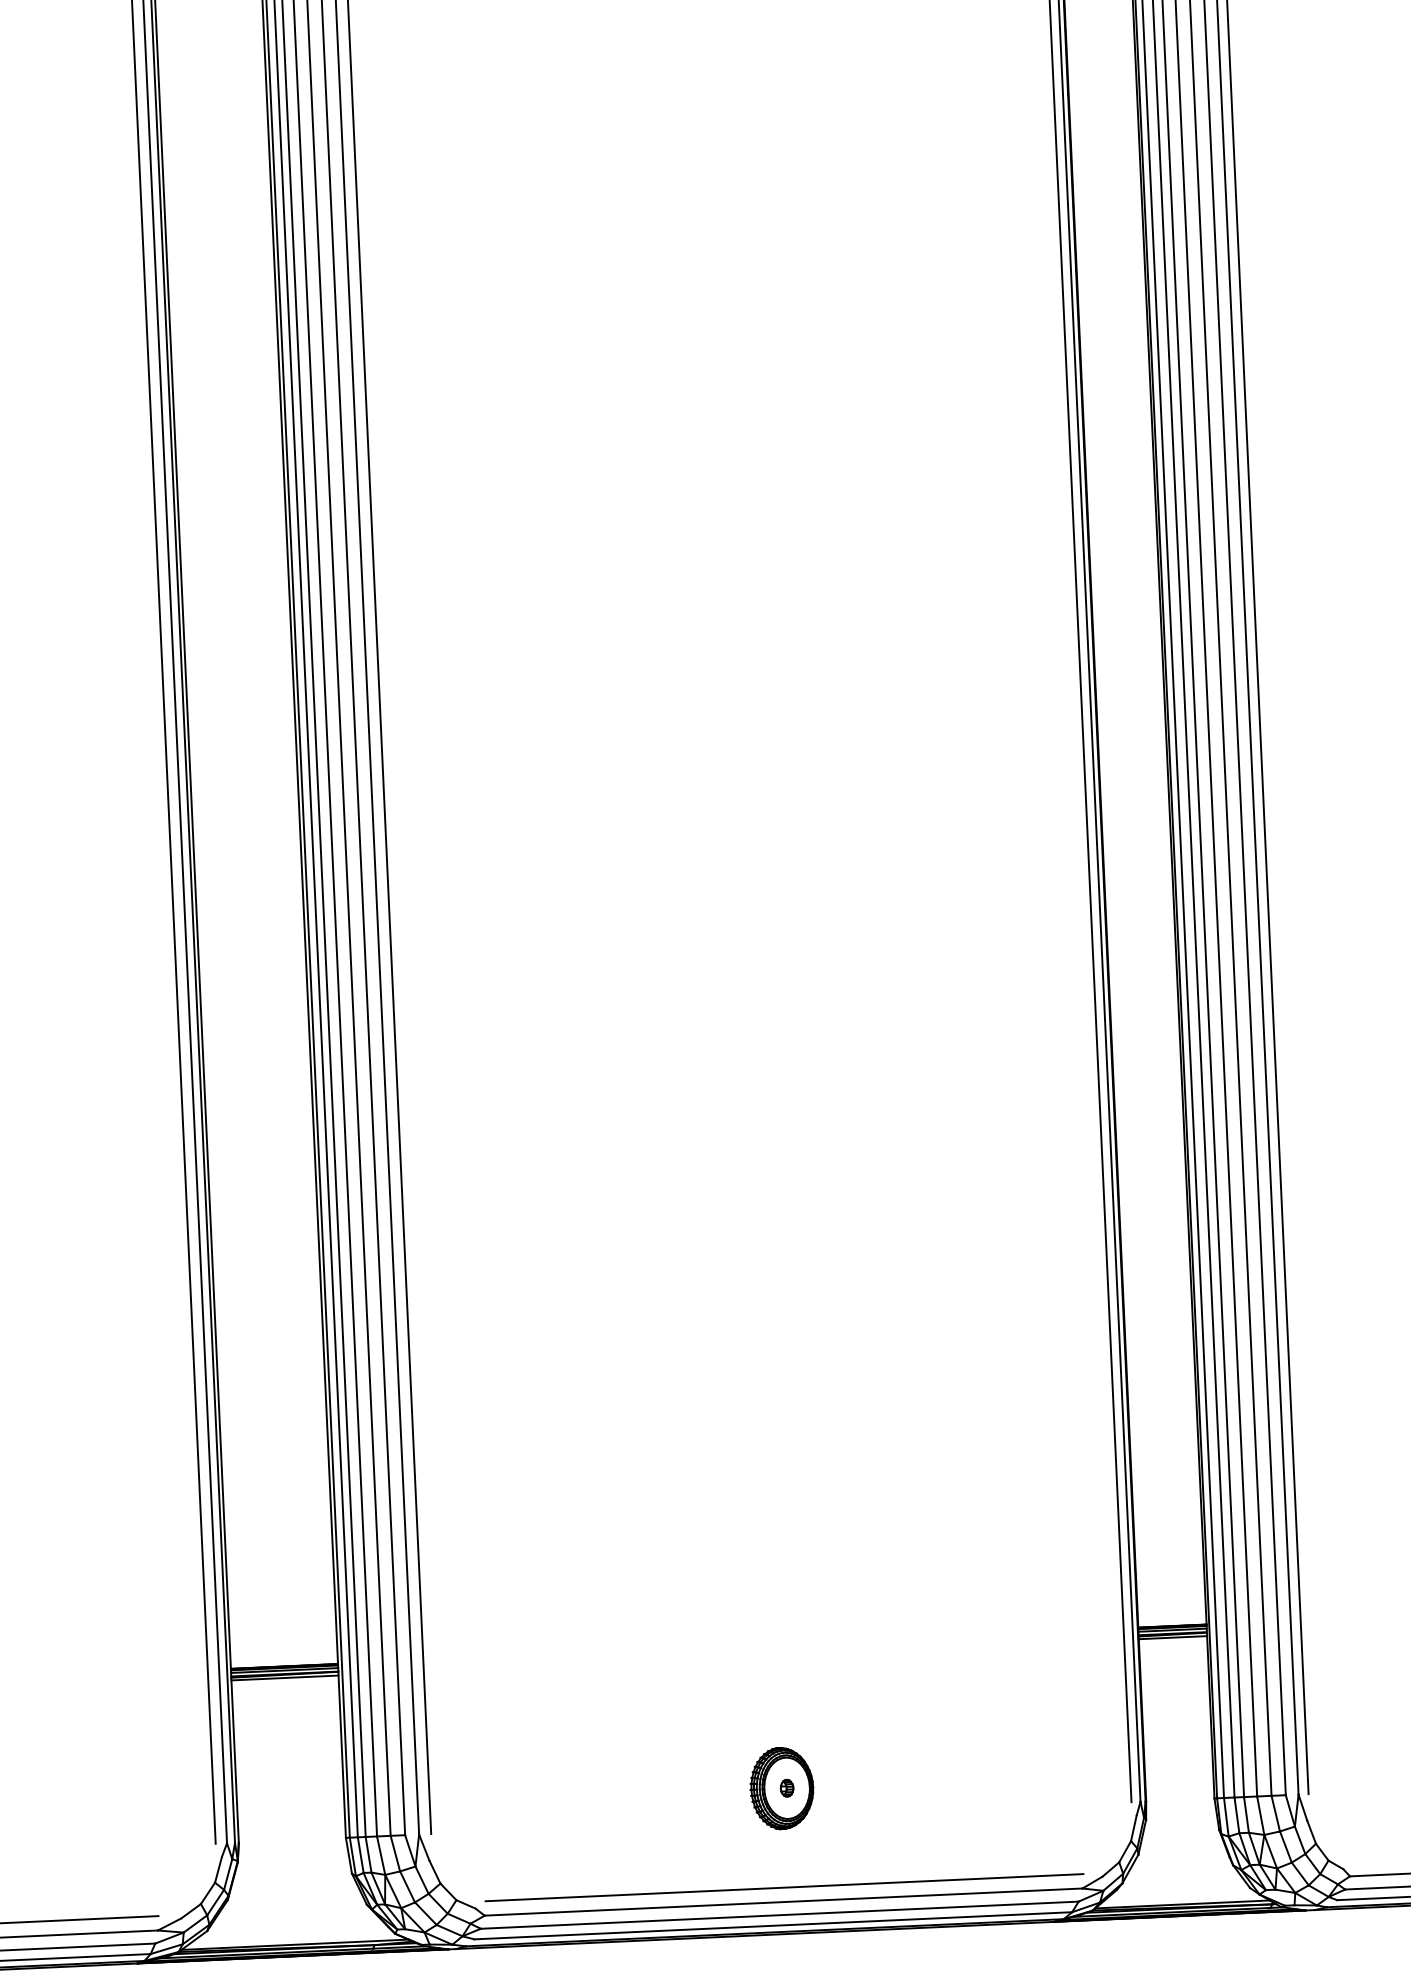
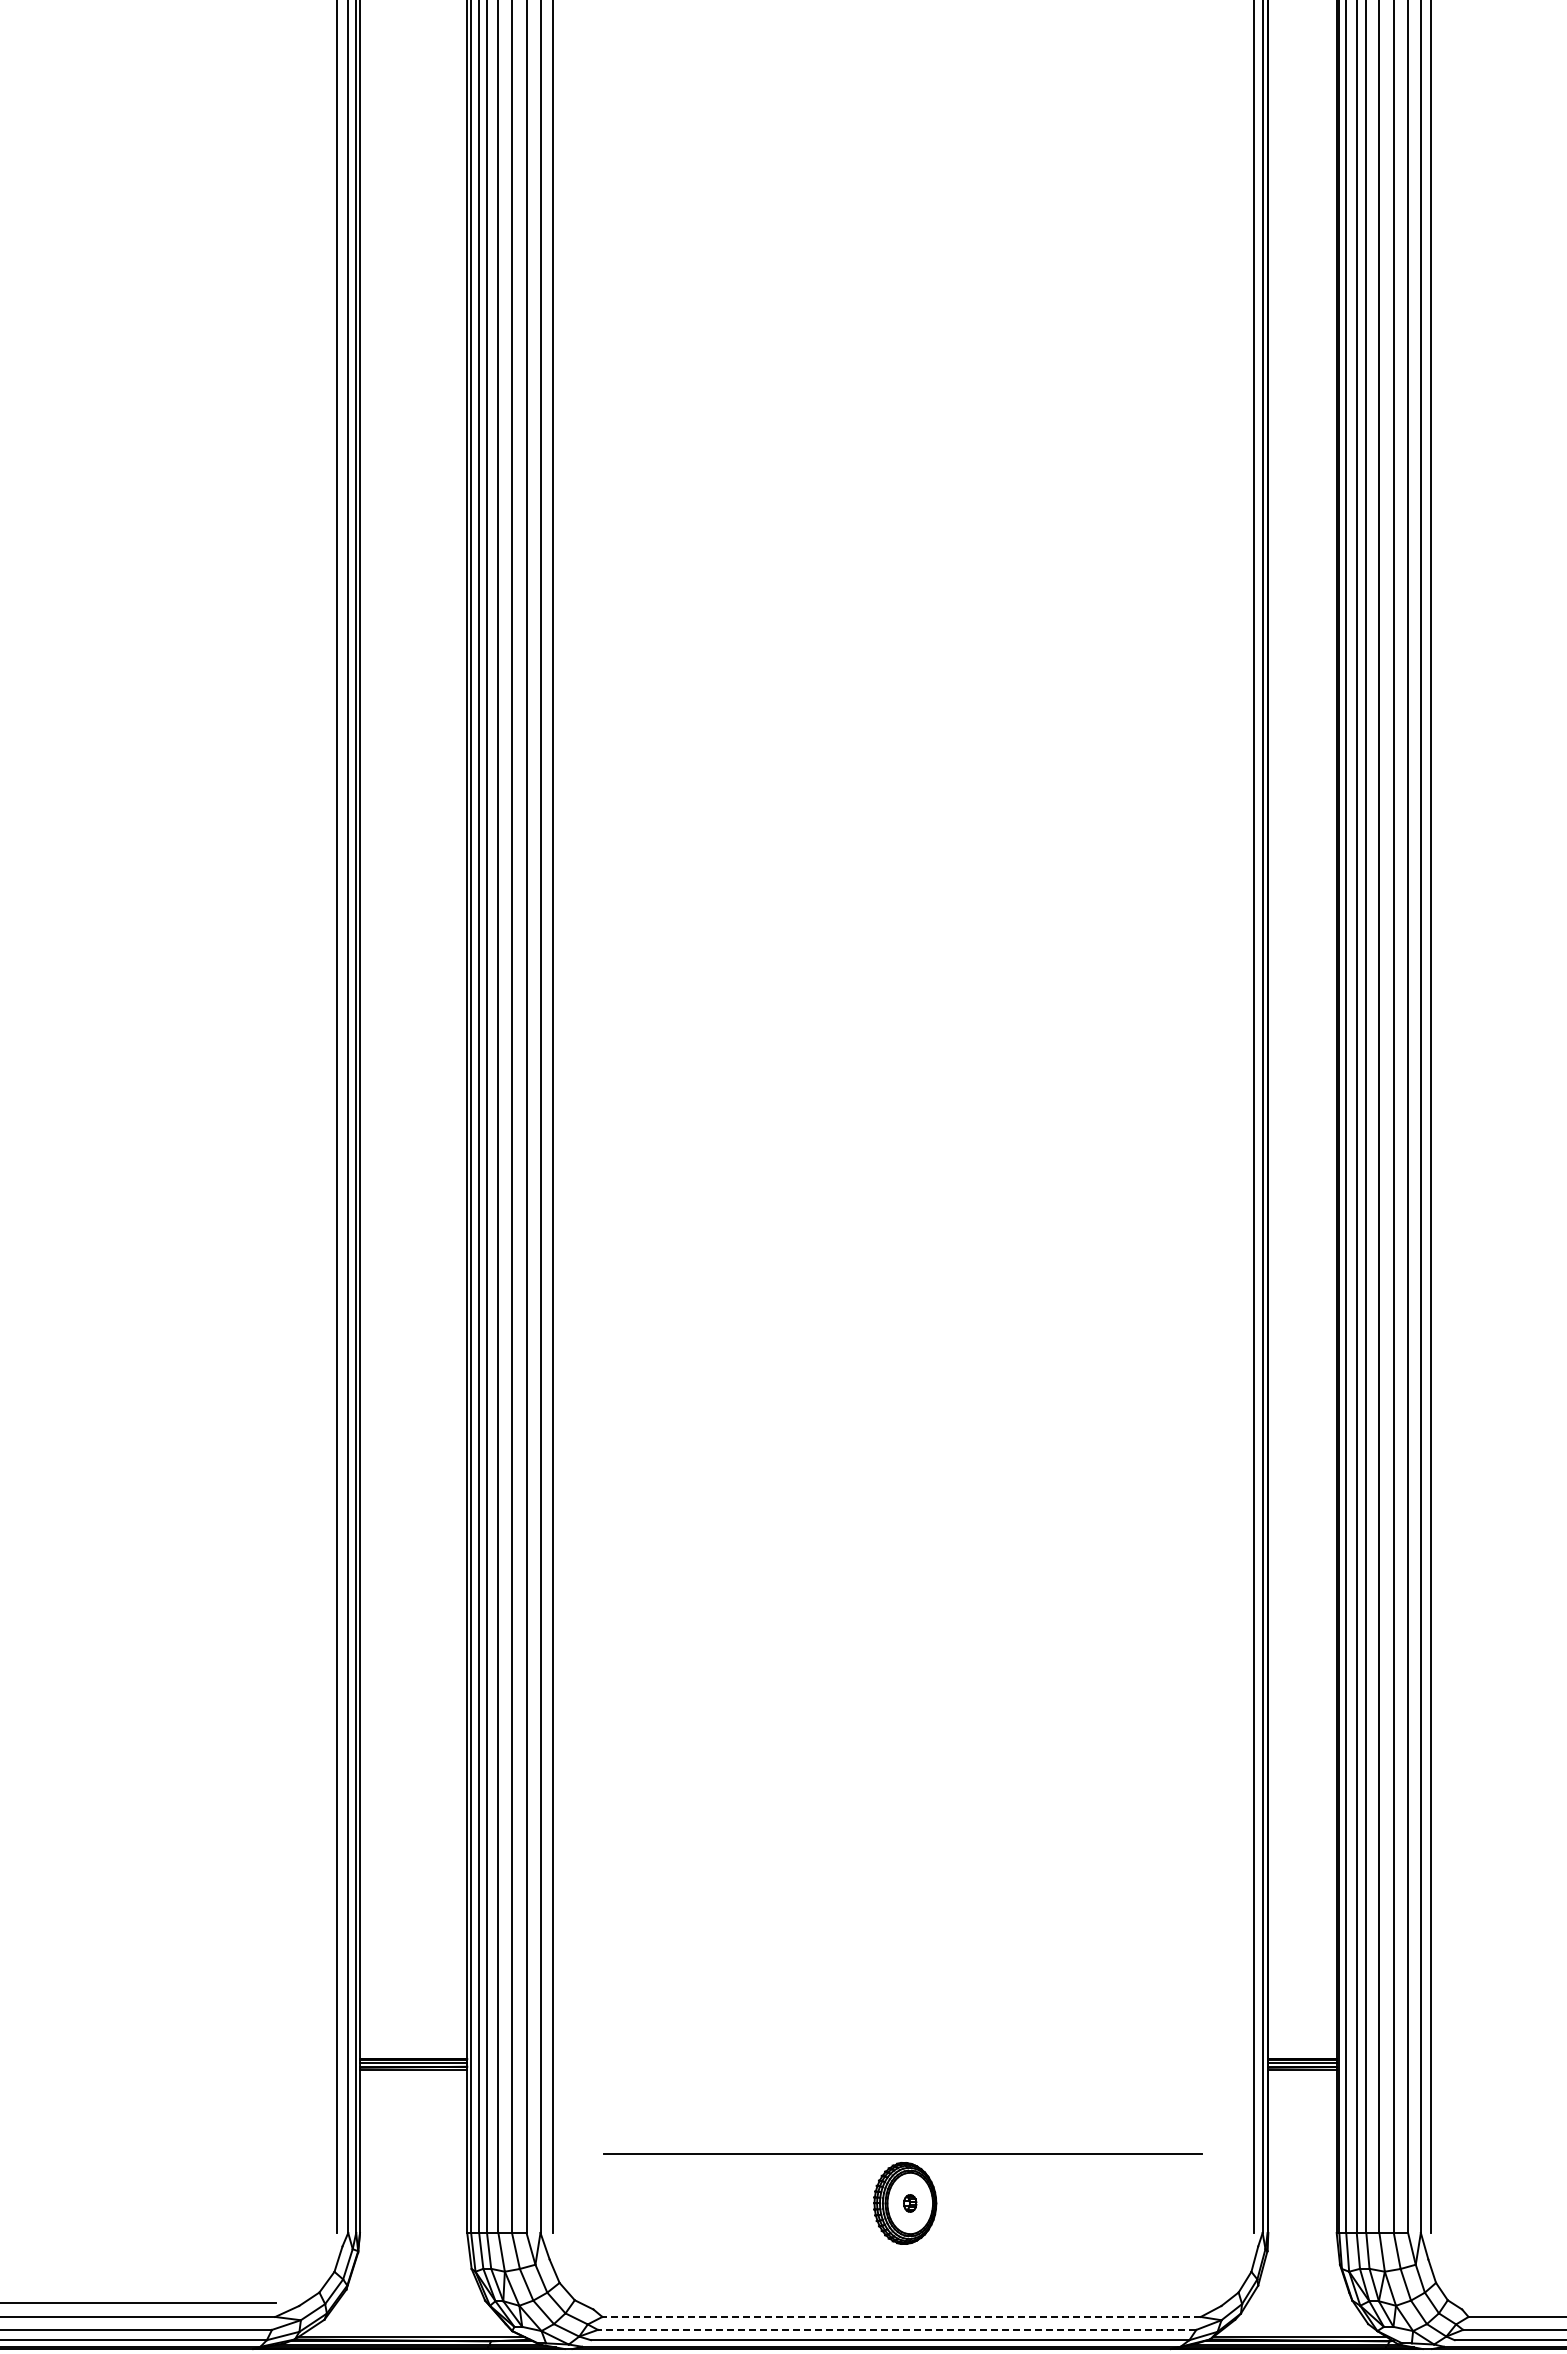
line: (783, 1887) -> (902, 2153), moved
line: (783, 1901) -> (901, 2316), solid -> dashed
line: (779, 1914) -> (896, 2329), solid -> dashed

